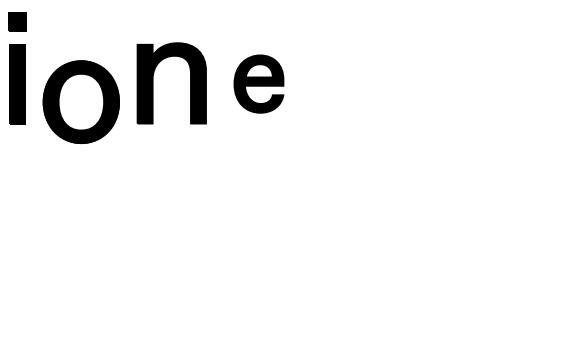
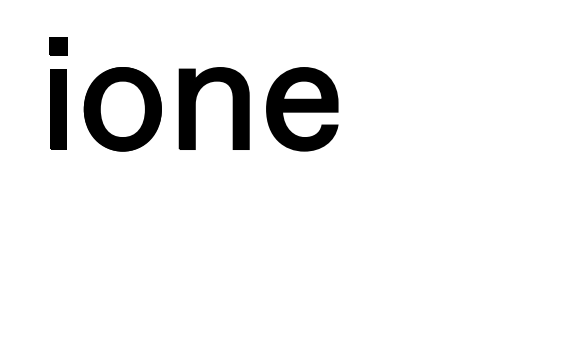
part: (258, 83) -> (301, 108), size x1.43
part: (80, 101) -> (121, 108), moved

